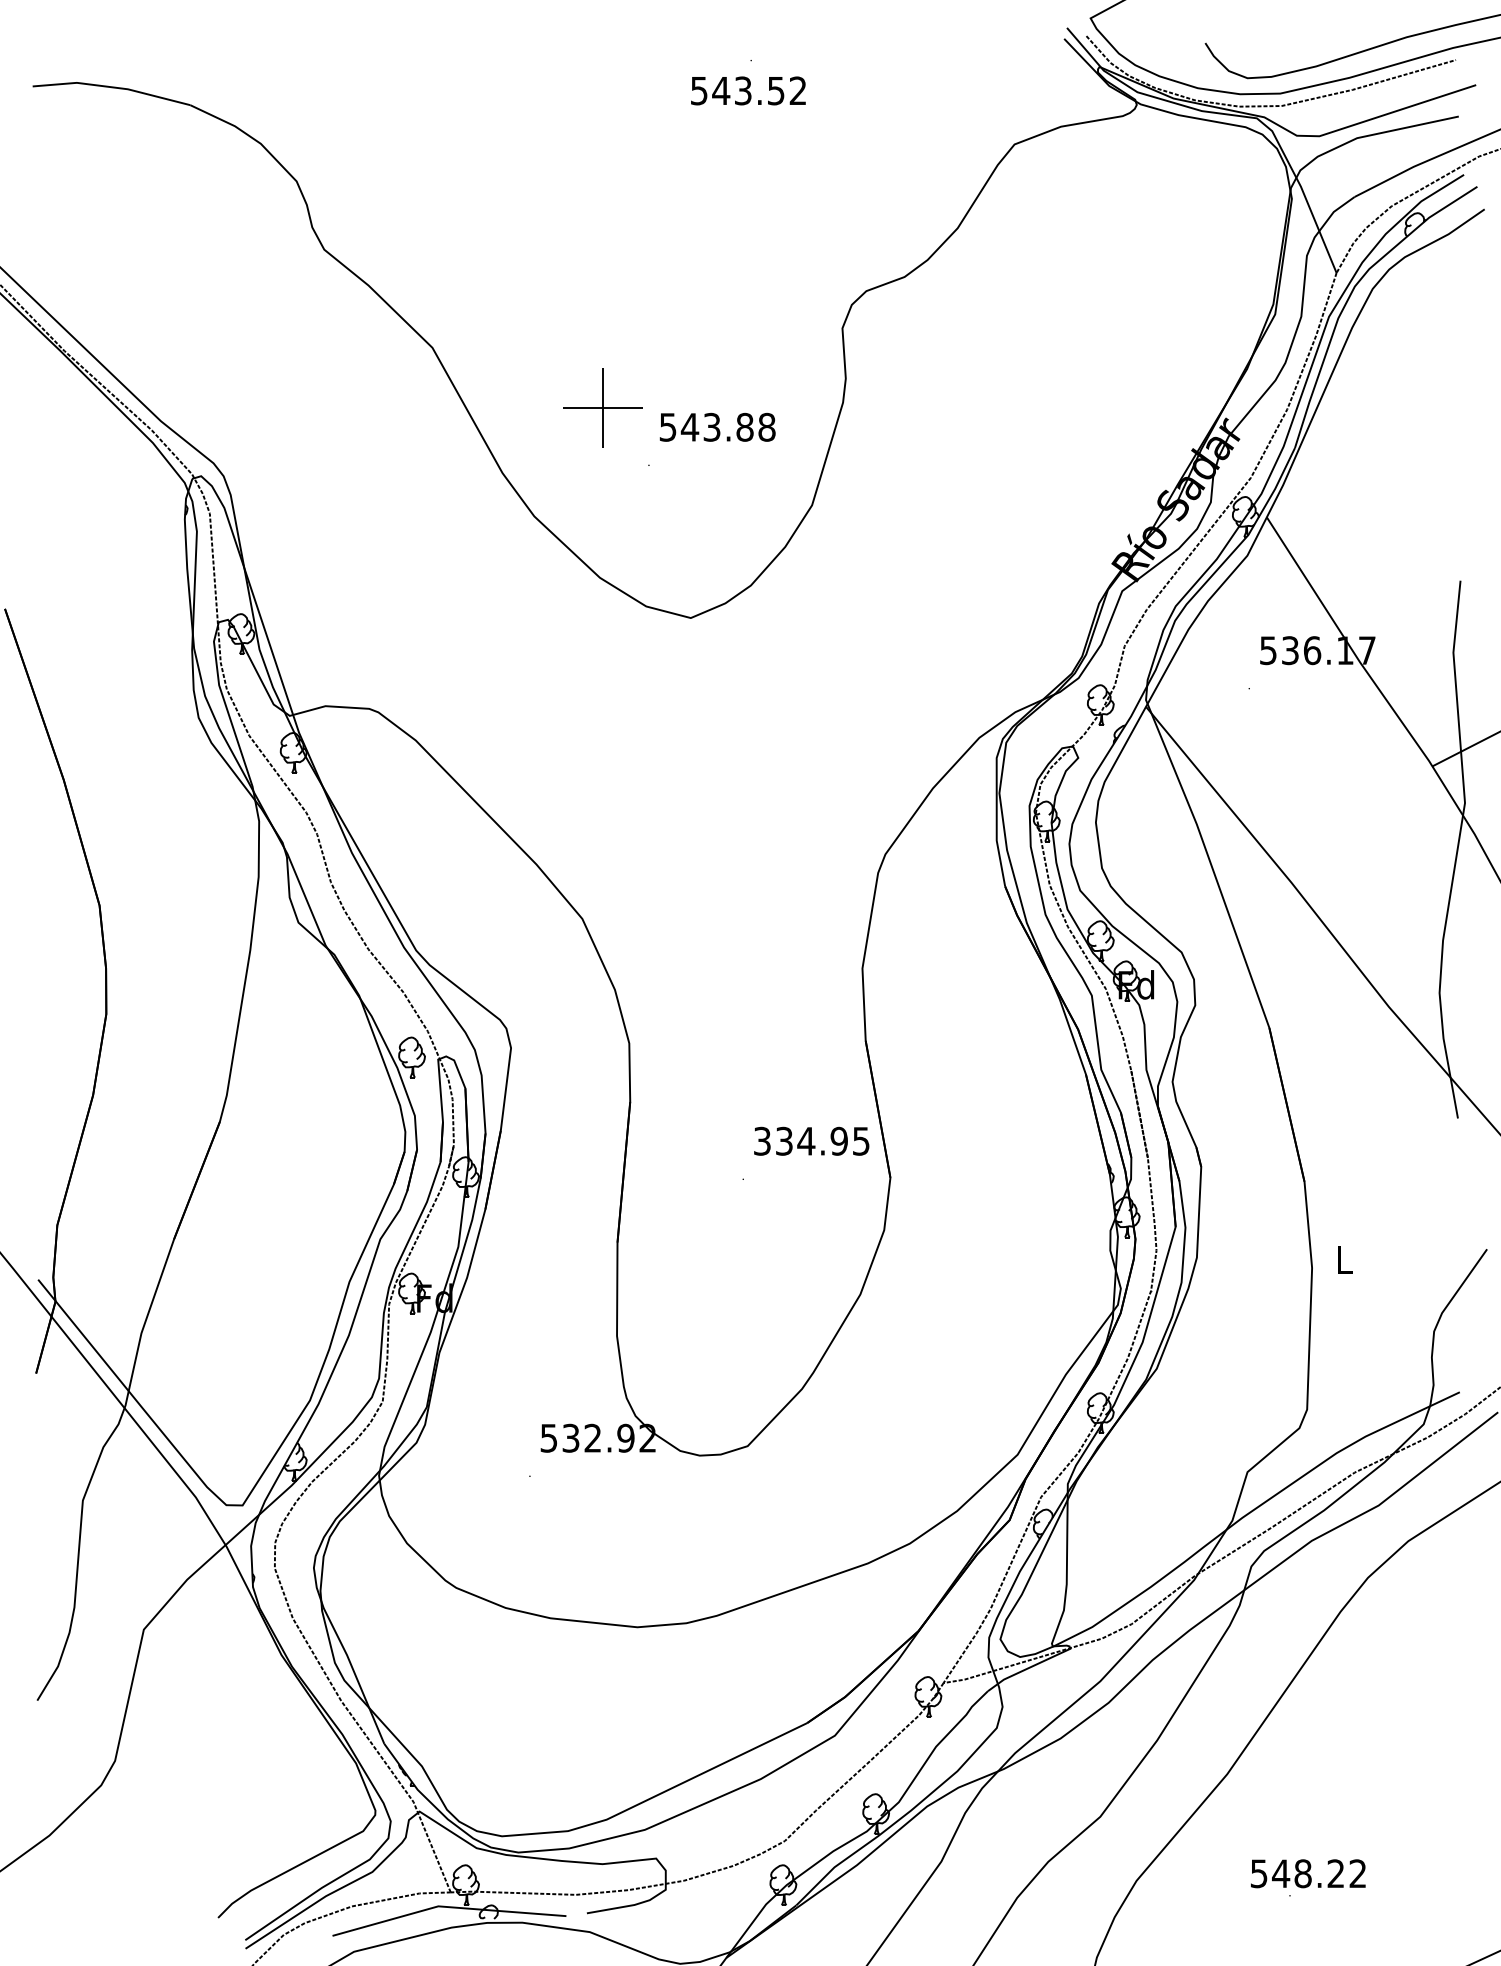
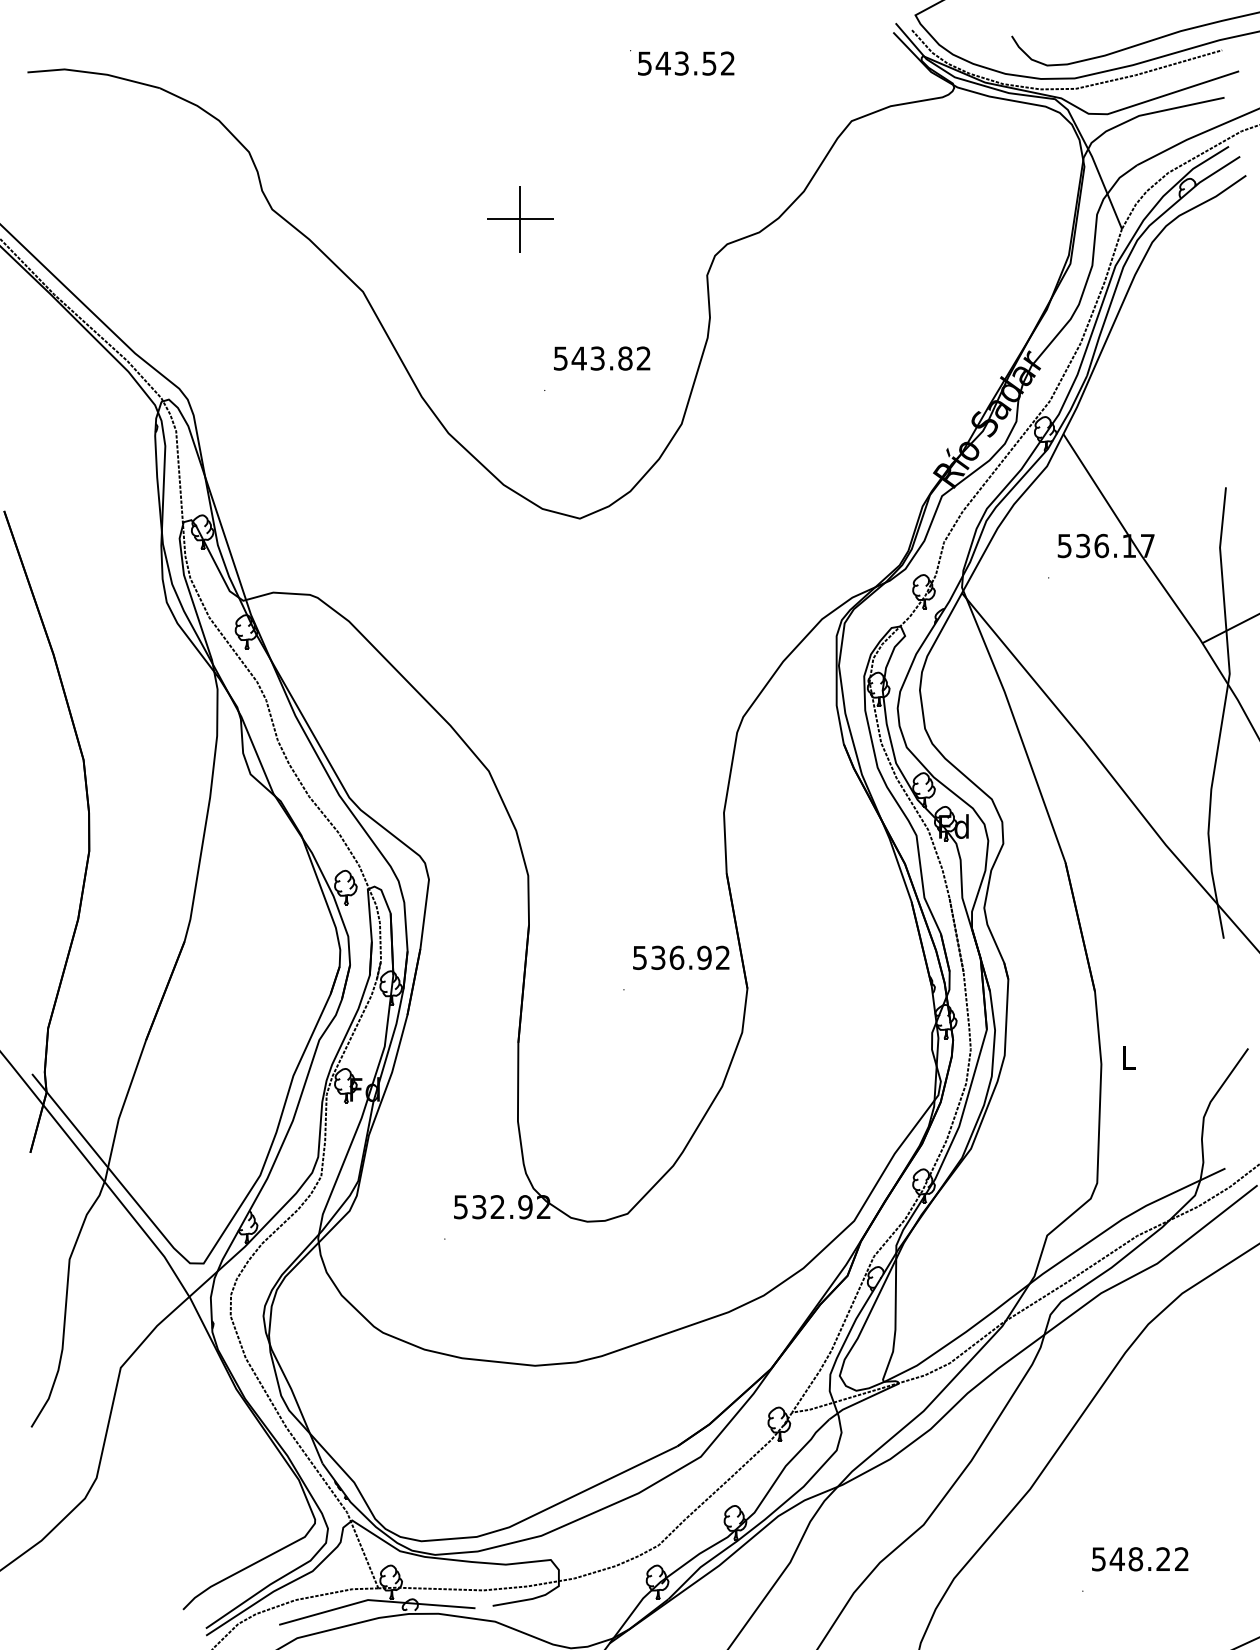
text: (748, 90) -> (686, 63), moved
part: (602, 407) -> (520, 218), moved
text: (766, 427) -> (643, 358), 543.88 -> 543.82
text: (811, 1140) -> (681, 957), 334.95 -> 536.92
text: (1308, 1873) -> (1140, 1559), moved

